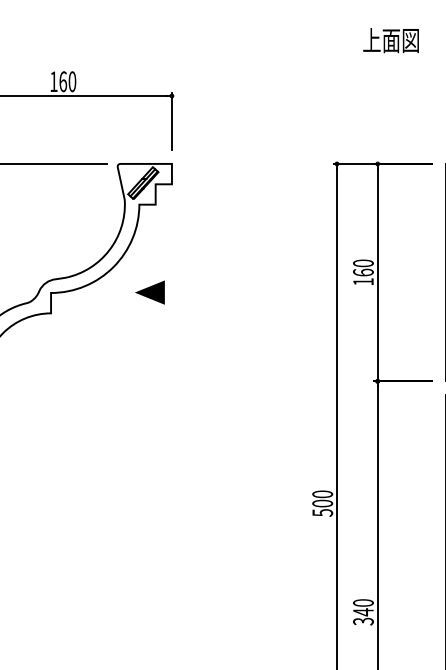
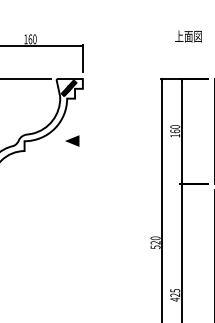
text: (390, 40) -> (188, 36), moved
text: (322, 502) -> (155, 242), 500 -> 520
text: (364, 612) -> (175, 295), 340 -> 425

